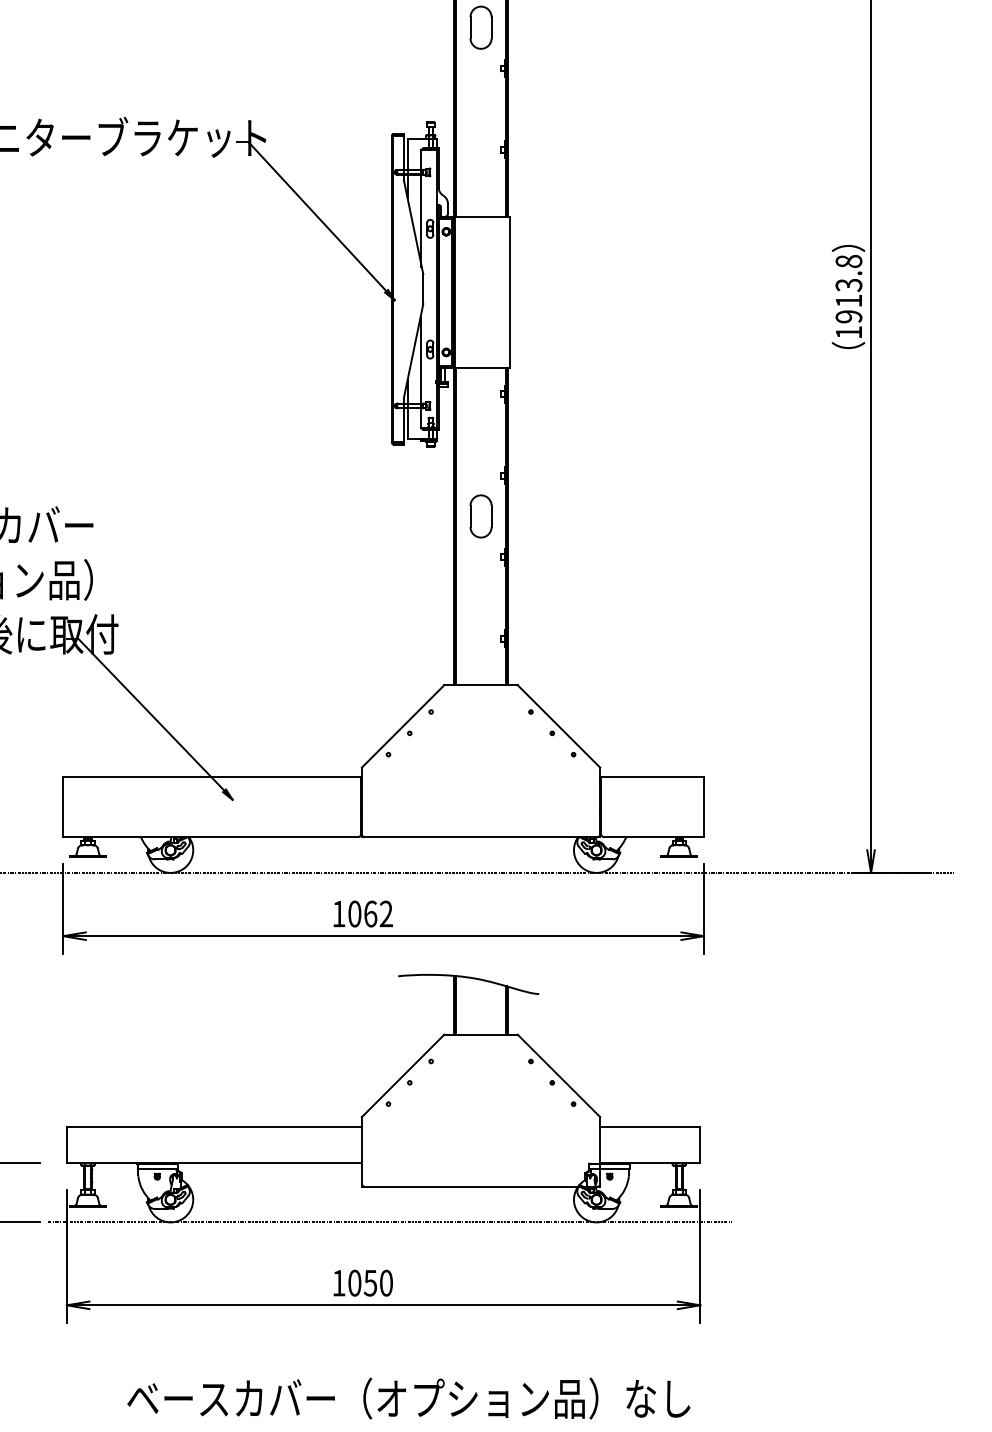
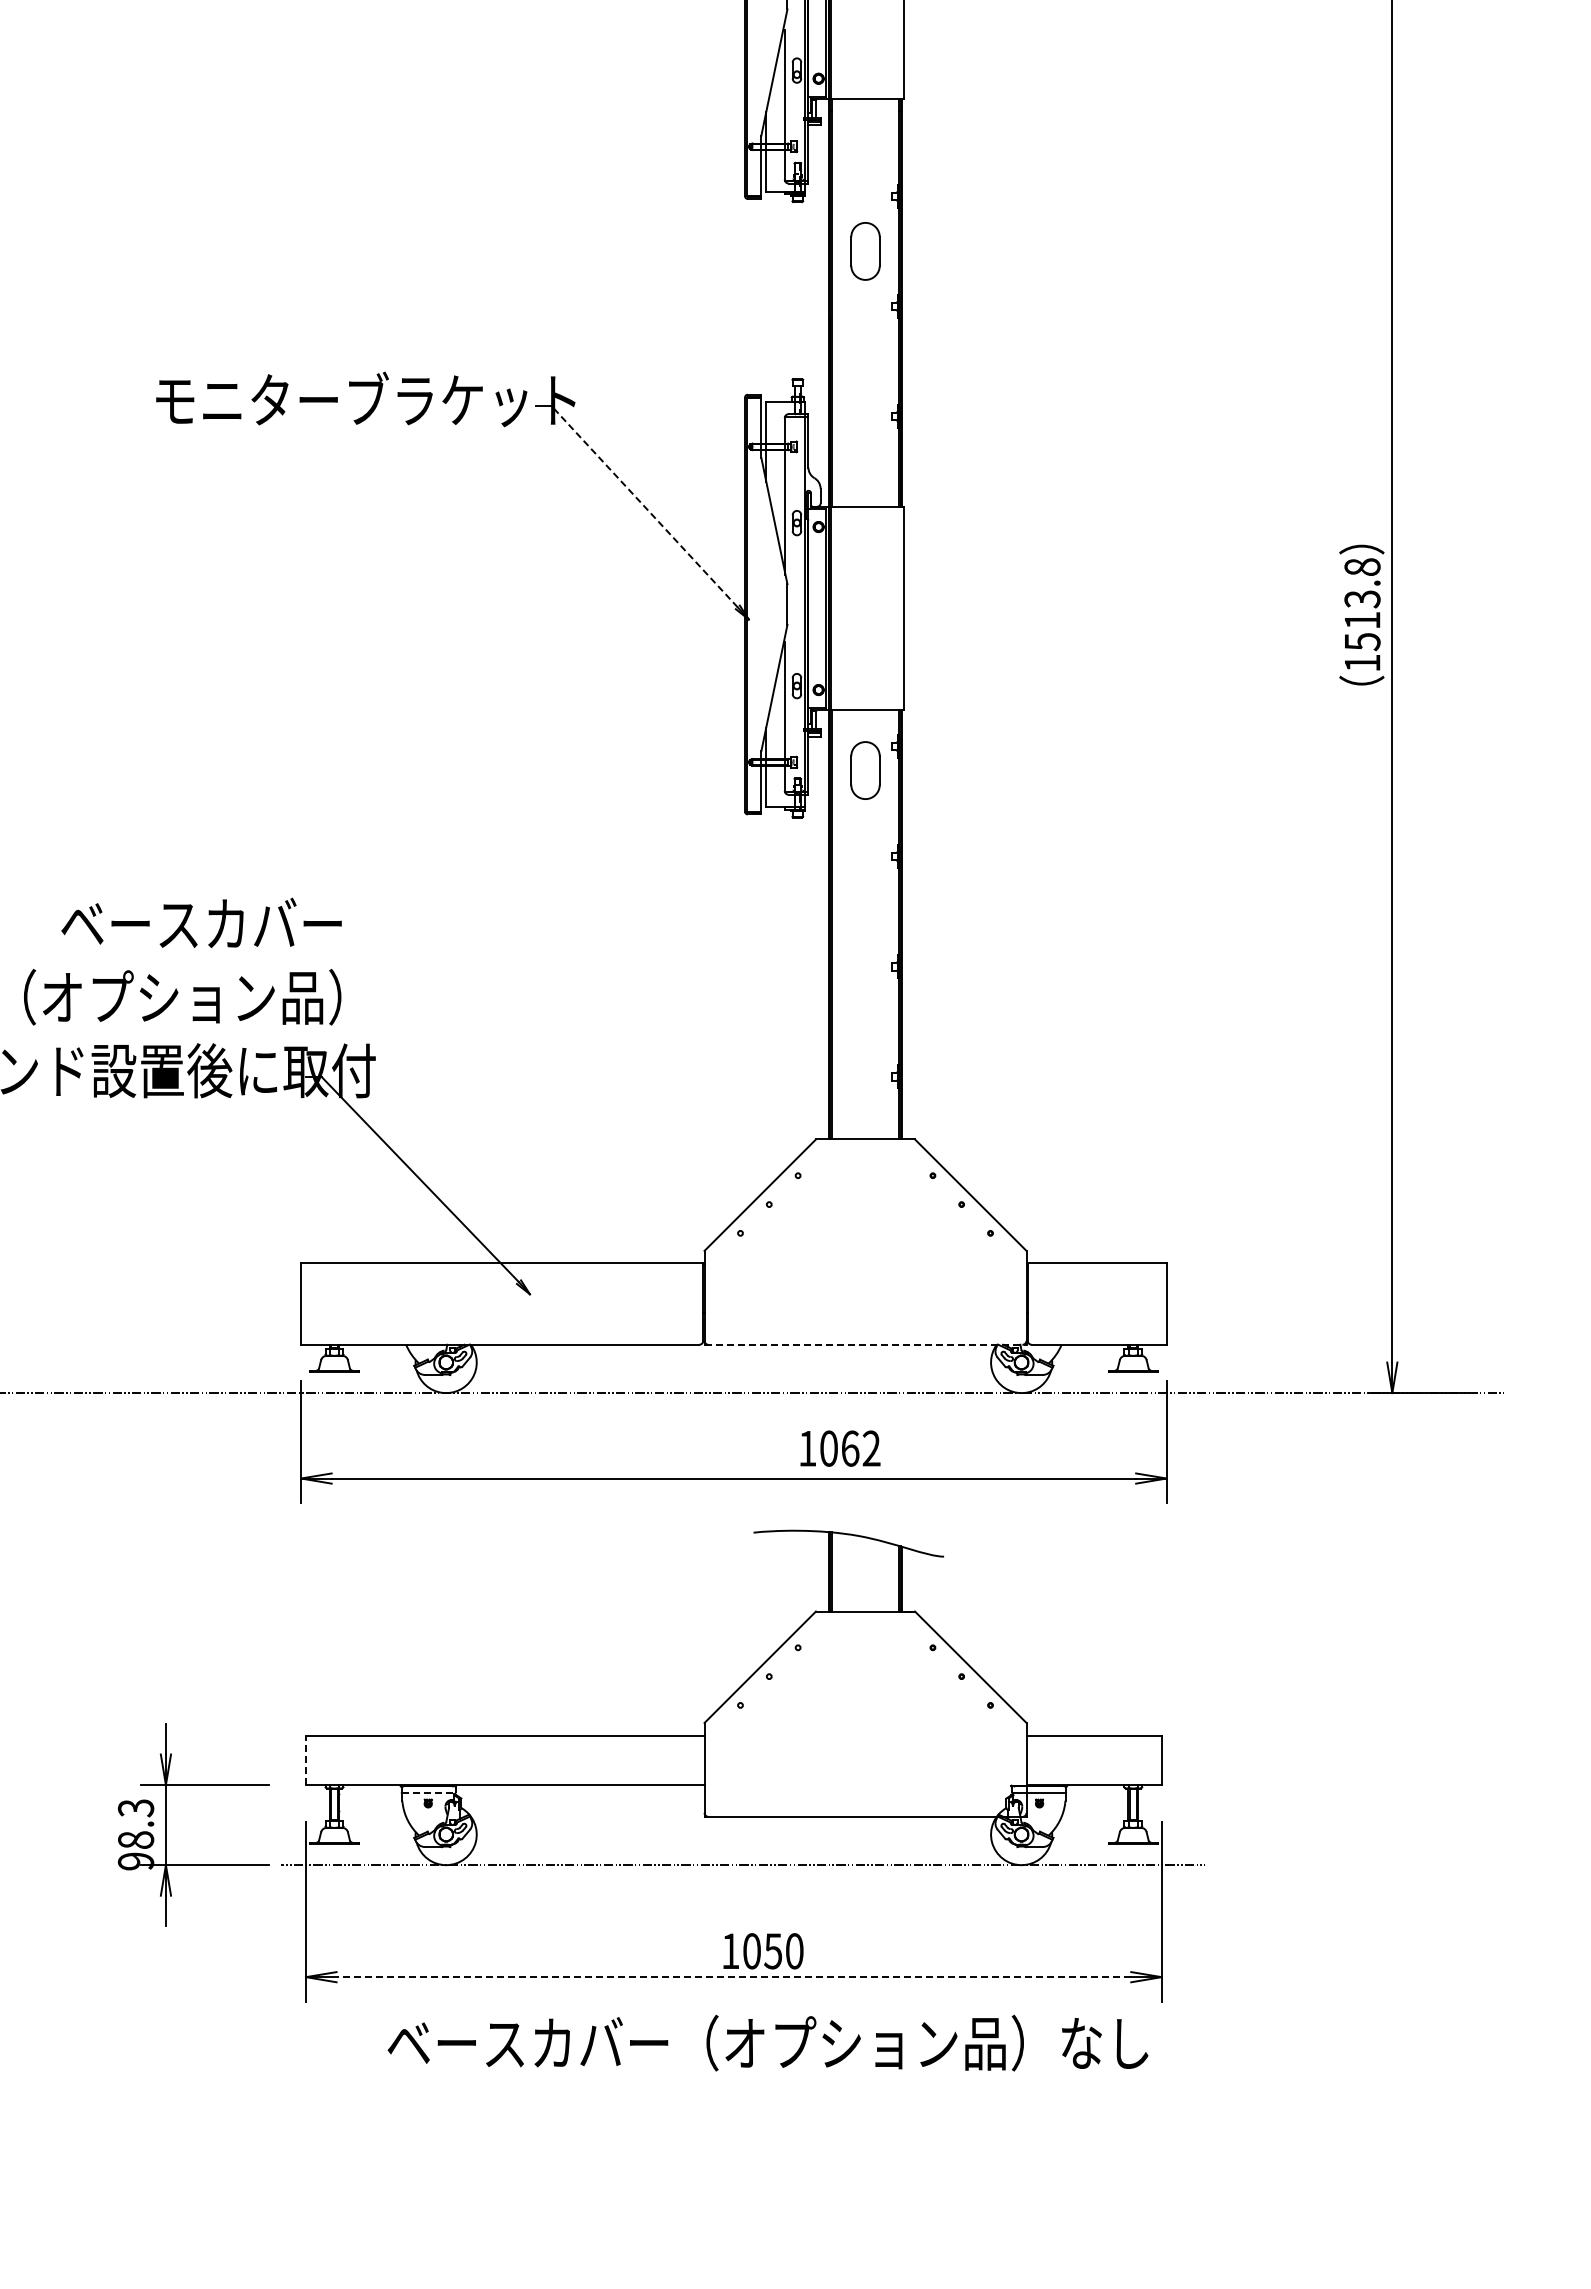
line: (317, 216) -> (644, 506), solid -> dashed
text: (848, 317) -> (1362, 642), 1913.8 -> 1513.8
part: (481, 516) -> (865, 770), moved
line: (481, 836) -> (865, 1344), solid -> dashed
text: (363, 913) -> (840, 1448), moved
line: (67, 1144) -> (306, 1760), solid -> dashed
line: (158, 1169) -> (429, 1793), solid -> dashed
text: (363, 1283) -> (763, 1951), moved
line: (383, 1305) -> (733, 1977), solid -> dashed
text: (408, 1398) -> (767, 2042), moved

